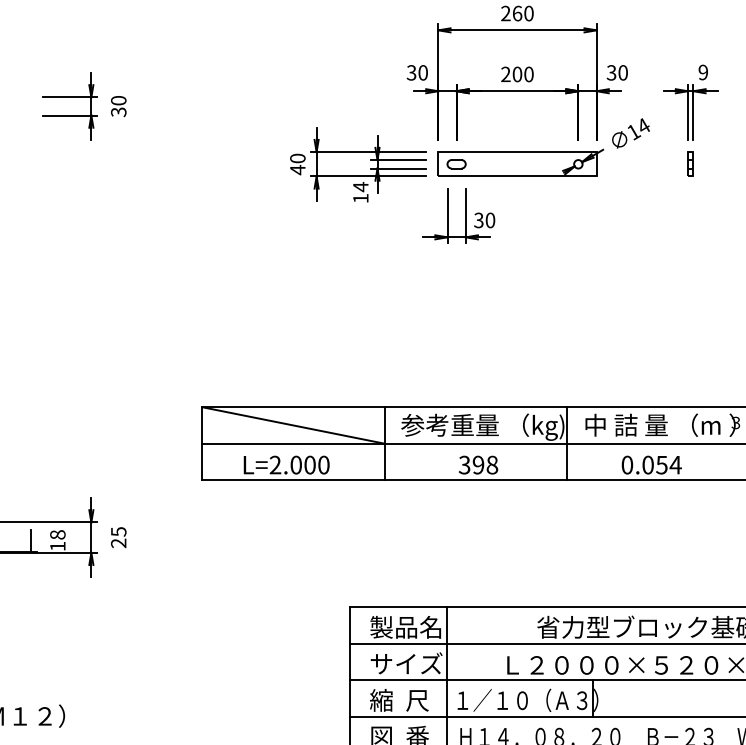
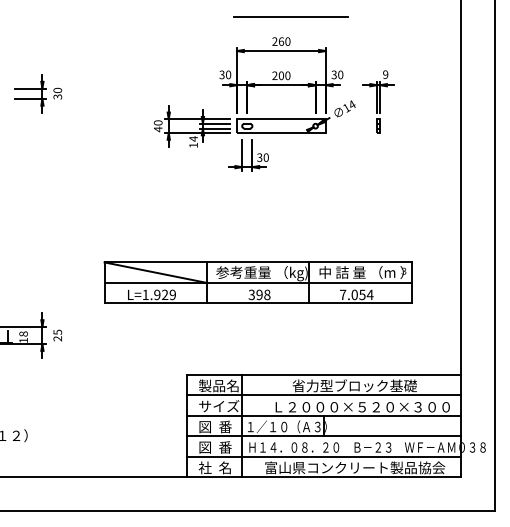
text: (298, 464) -> (158, 294), L=2.000 -> L=1.929
text: (628, 464) -> (343, 294), 0.054 -> 7.054
text: (398, 699) -> (214, 426), 縮  尺 -> 図  番

